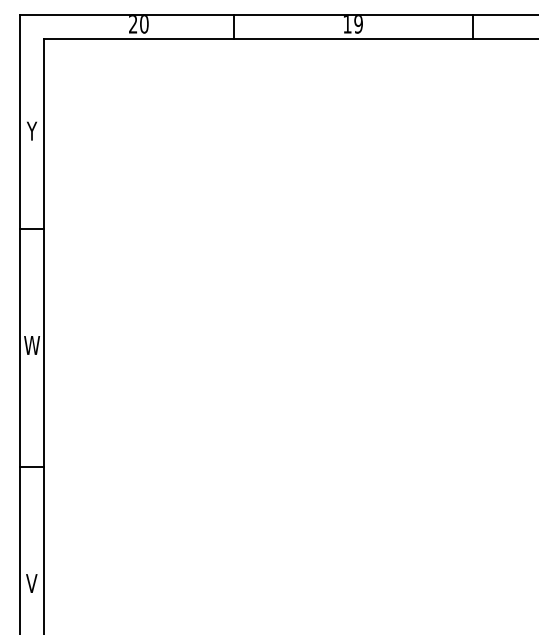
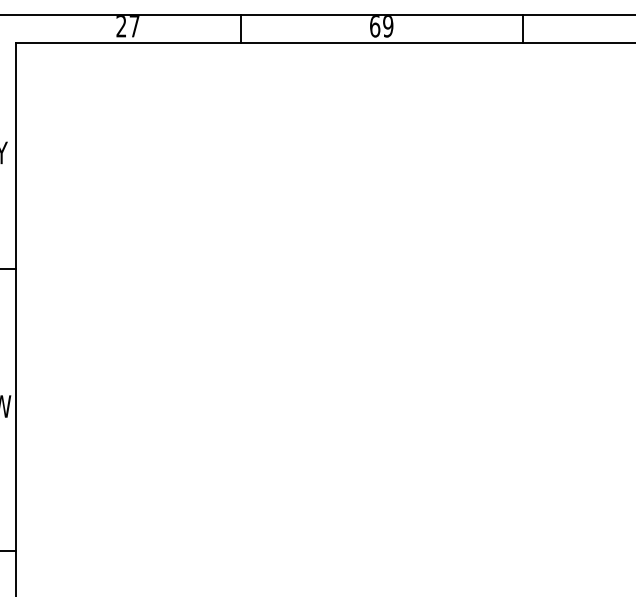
text: (144, 24) -> (134, 26), 20 -> 27
text: (347, 24) -> (375, 26), 19 -> 69

